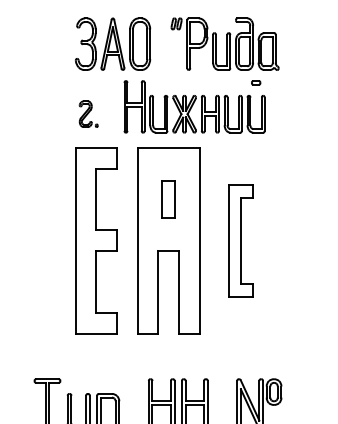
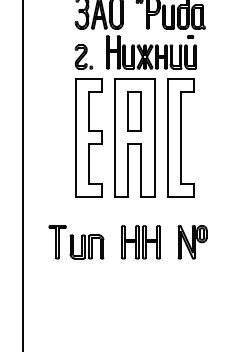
part: (88, 113) -> (83, 56), size x1.43
part: (168, 199) -> (134, 111), size x1.67
part: (240, 240) -> (180, 137), size x1.67

